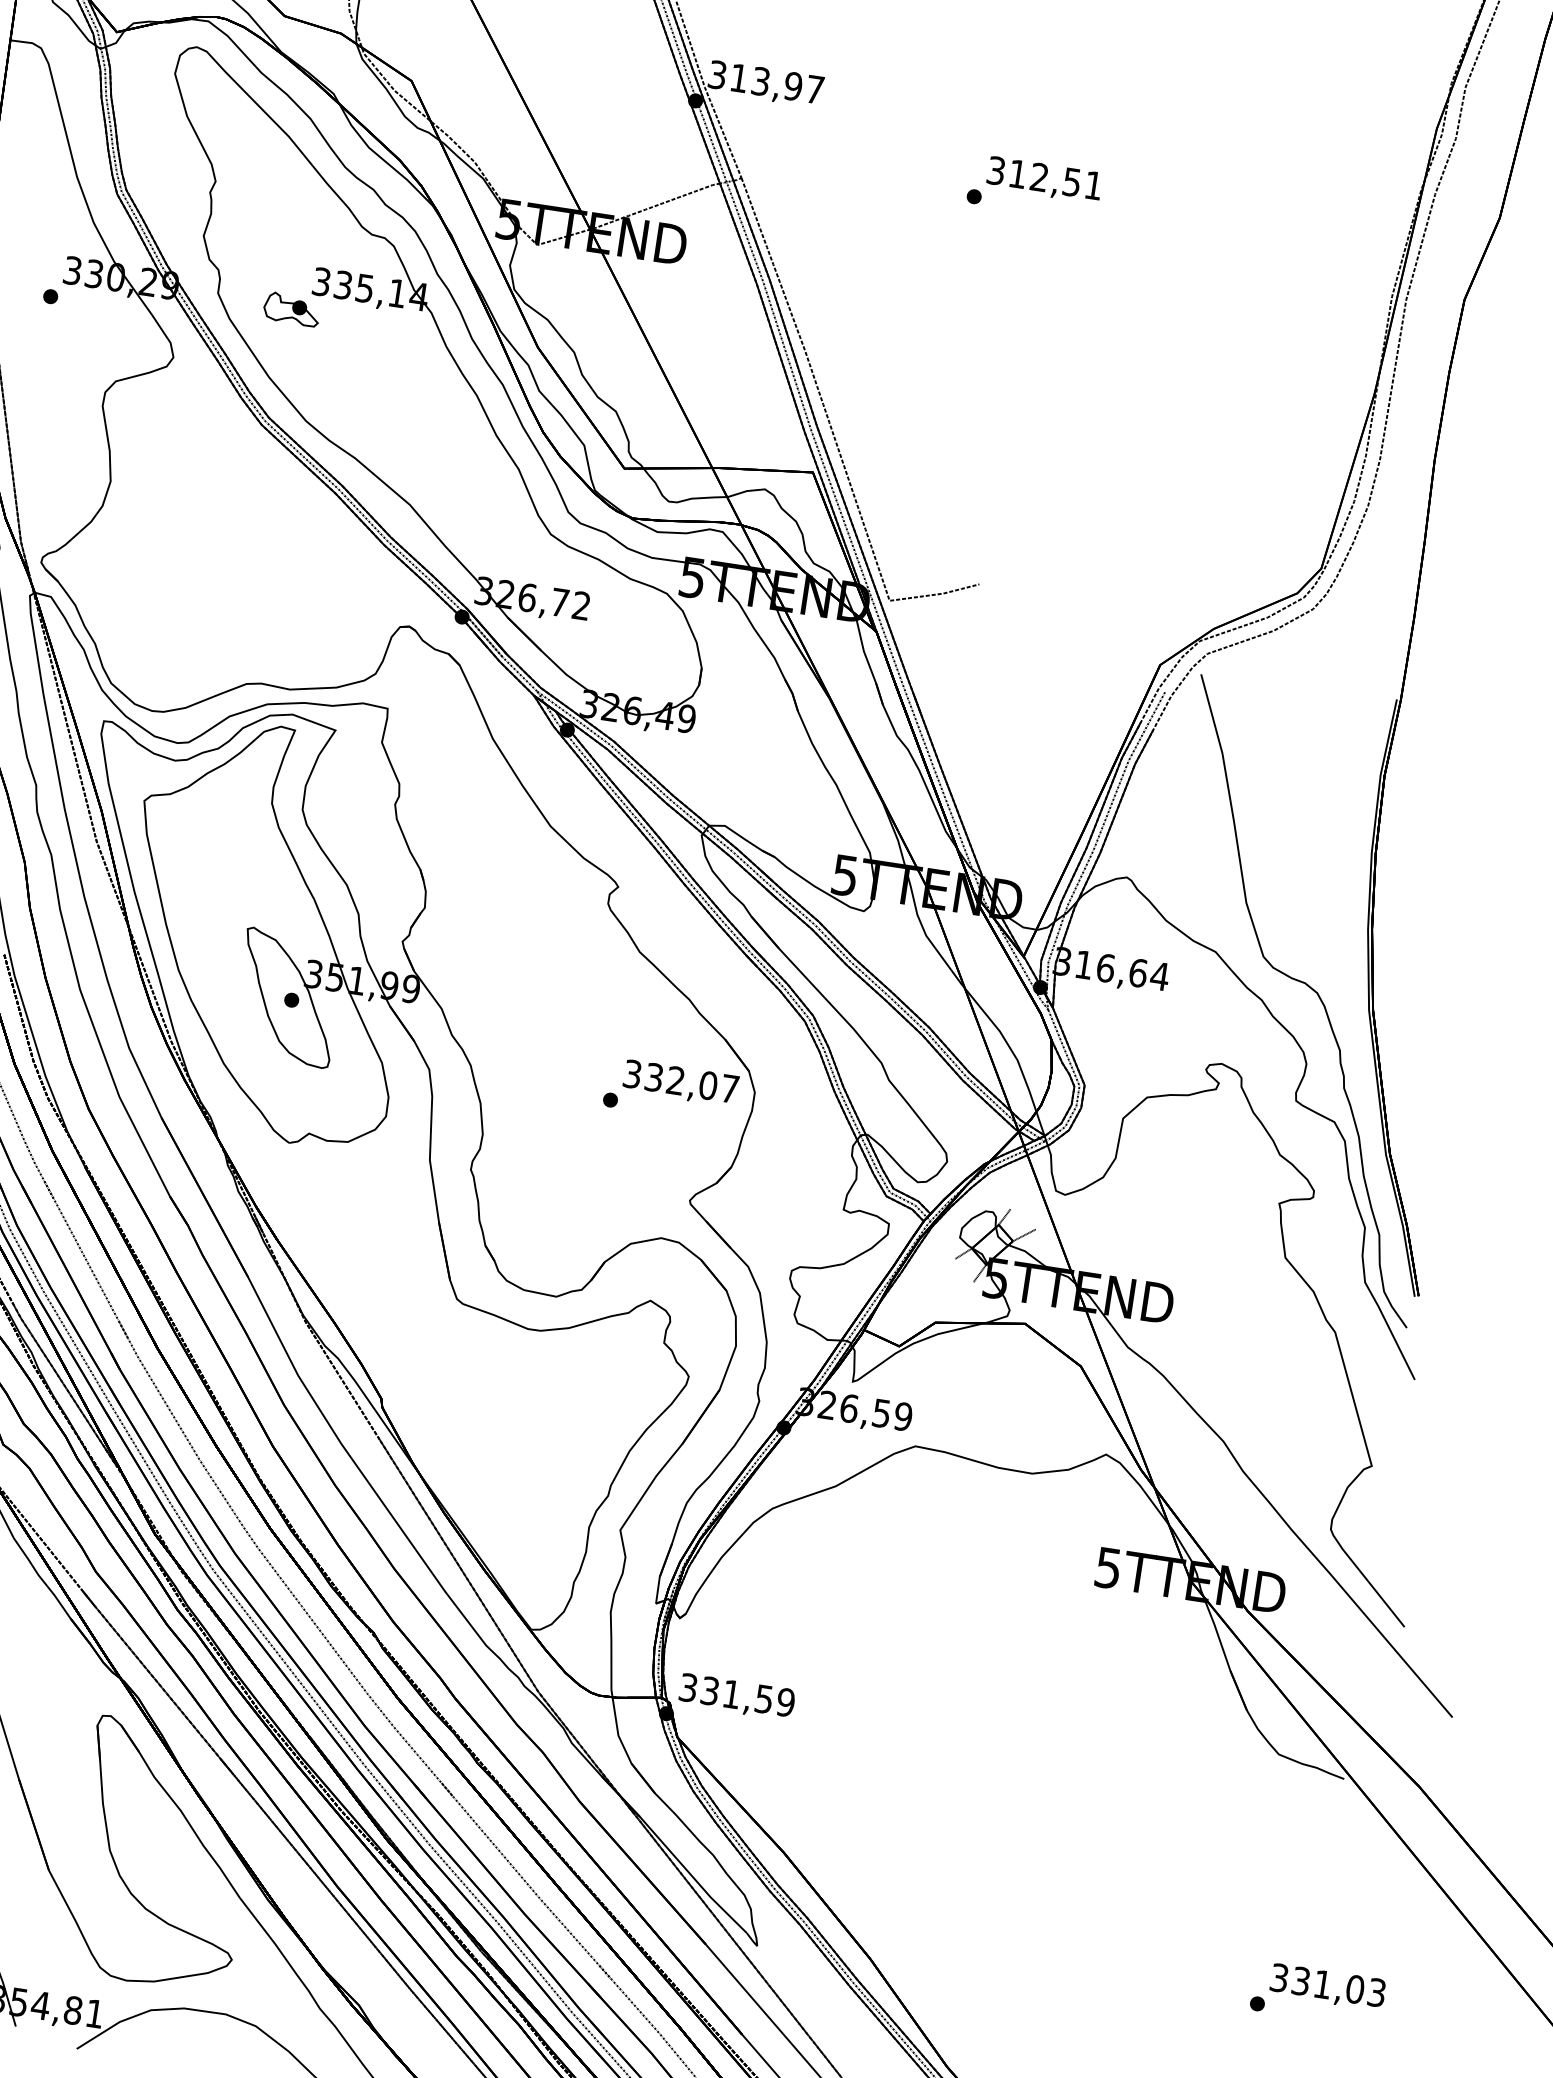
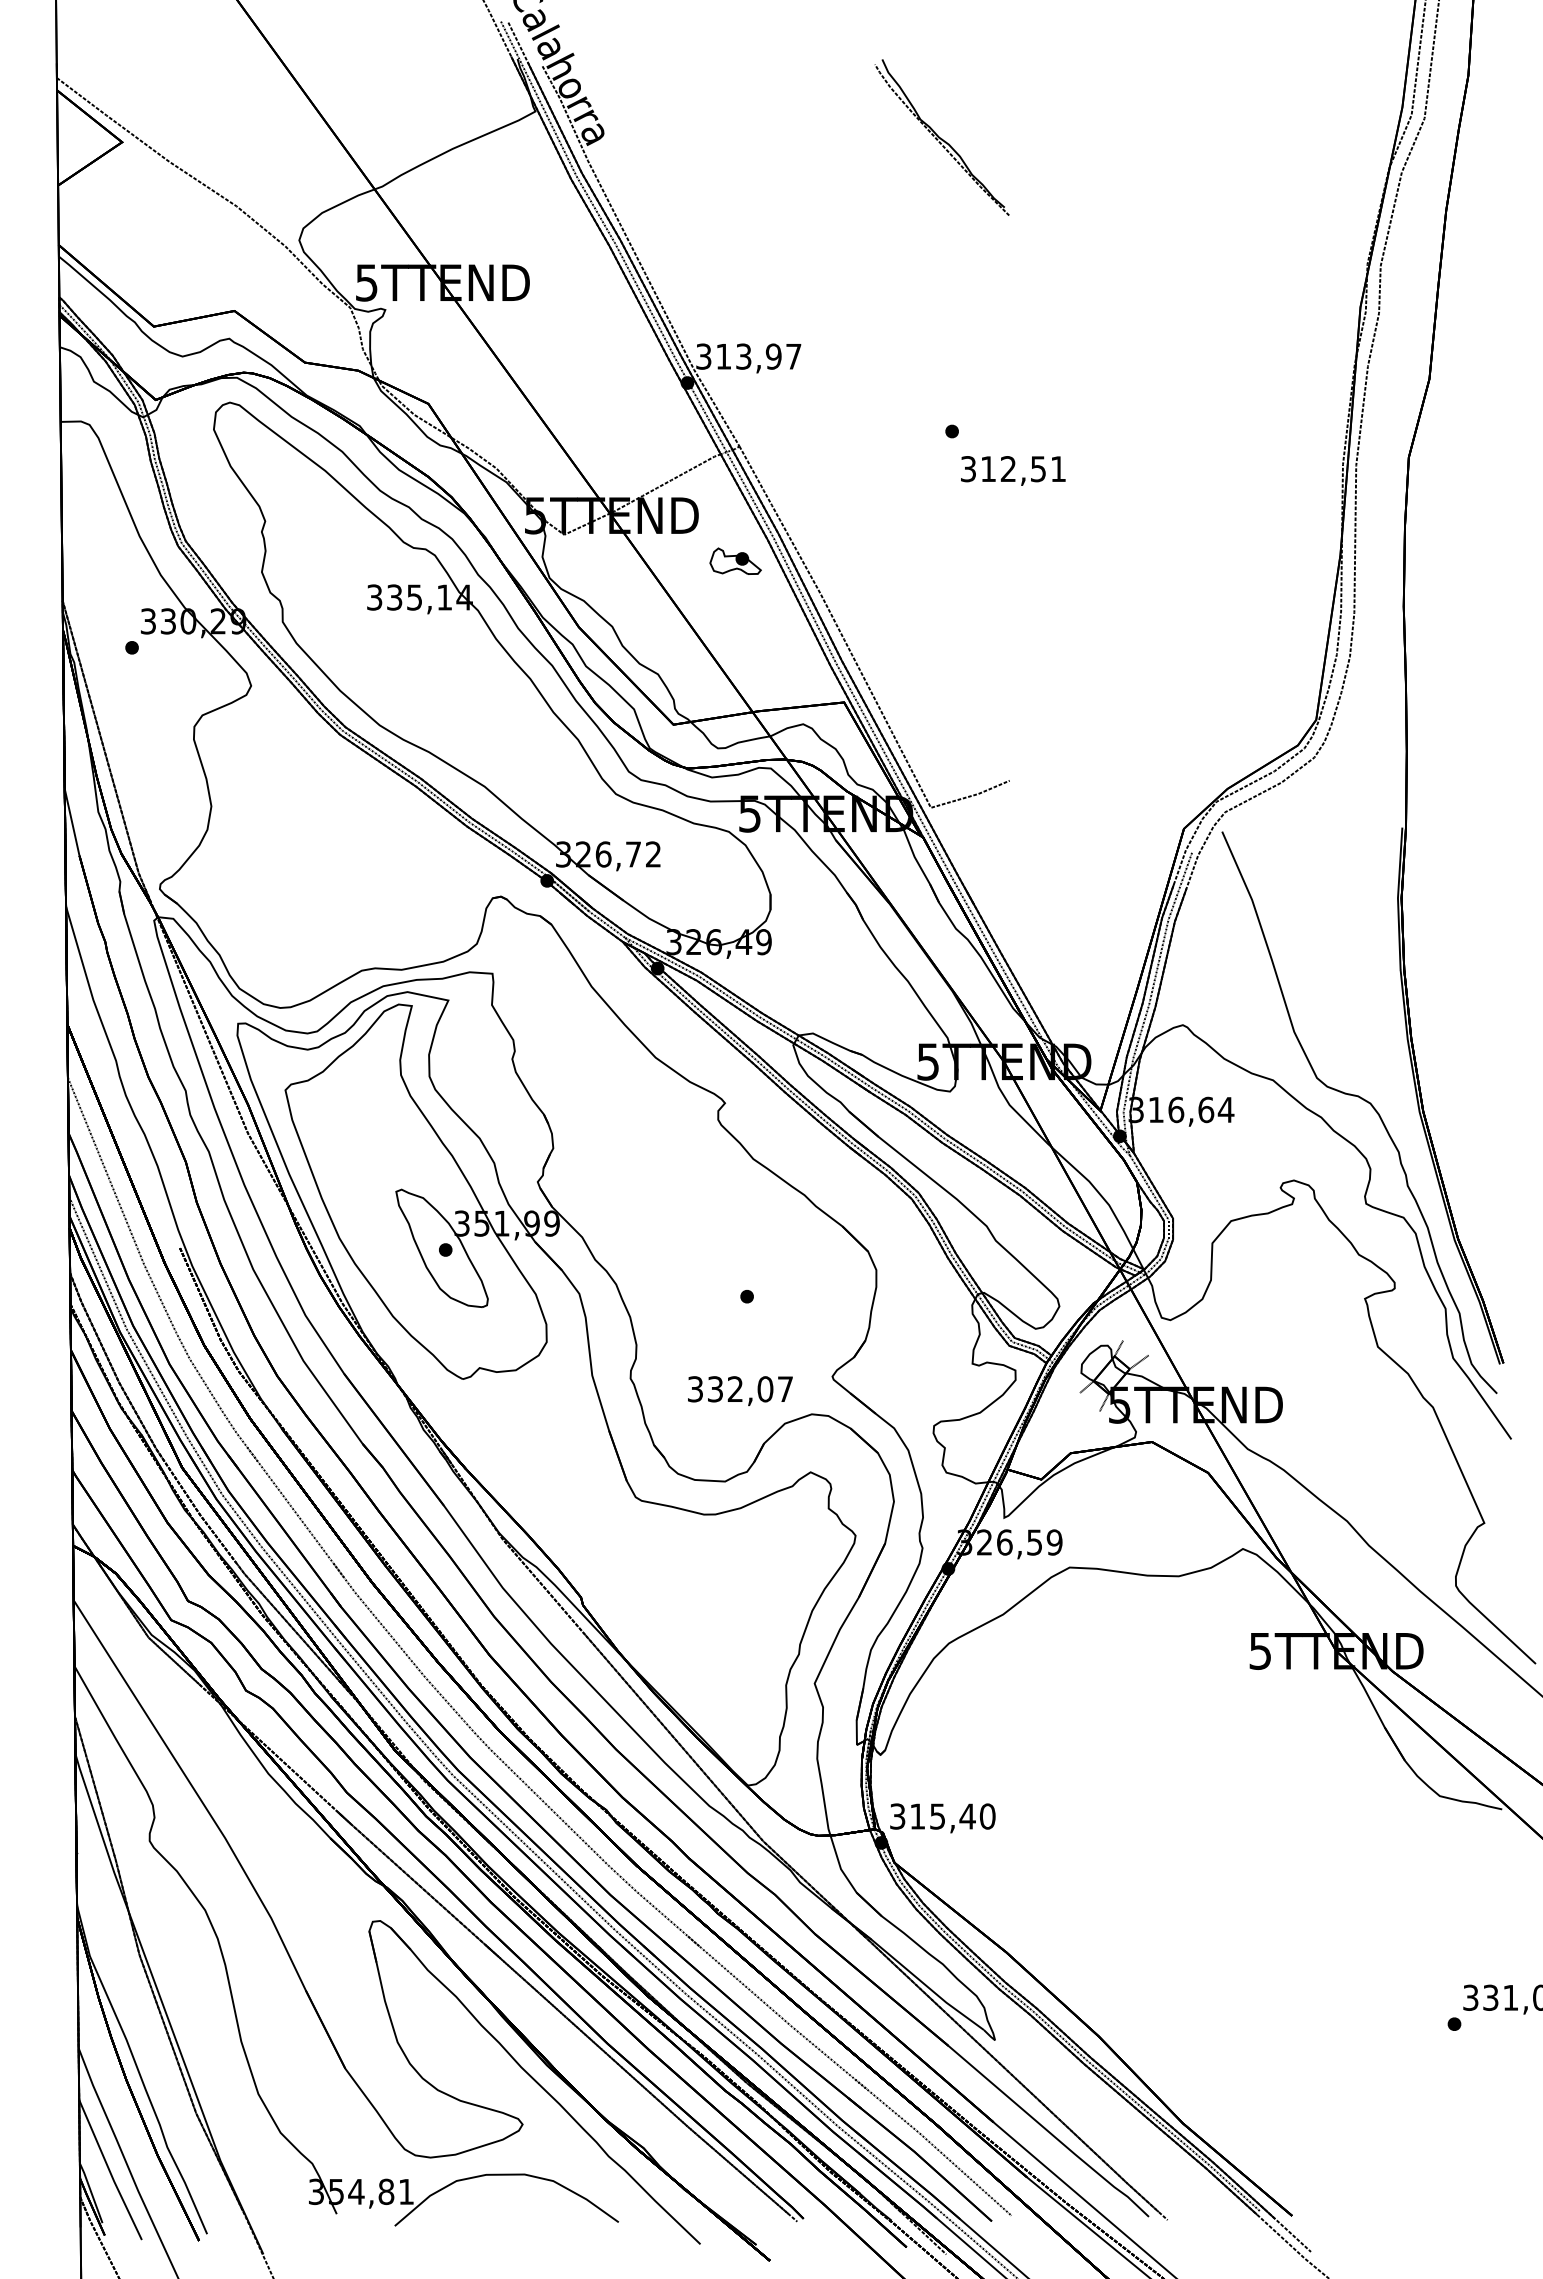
text: (1044, 179) -> (1013, 470), moved
part: (291, 308) -> (735, 560), moved
text: (681, 1082) -> (740, 1390), moved
text: (747, 1696) -> (952, 1816), 331,59 -> 315,40

